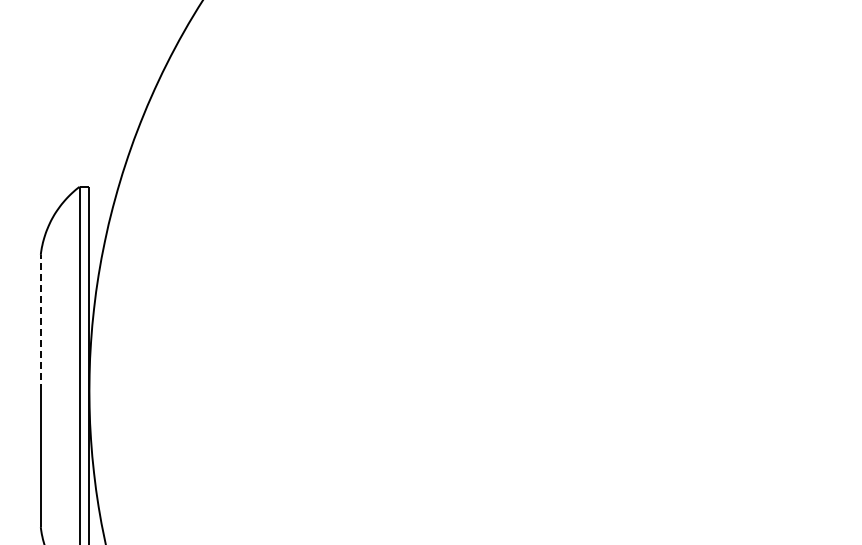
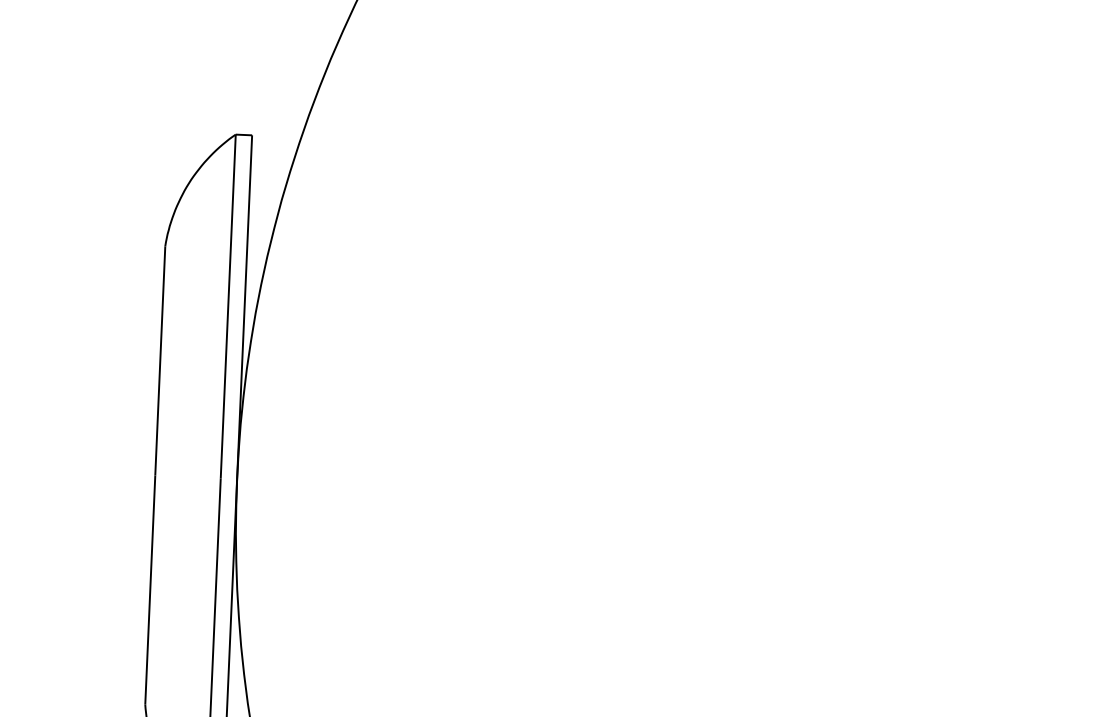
line: (40, 322) -> (159, 360), dashed -> solid

